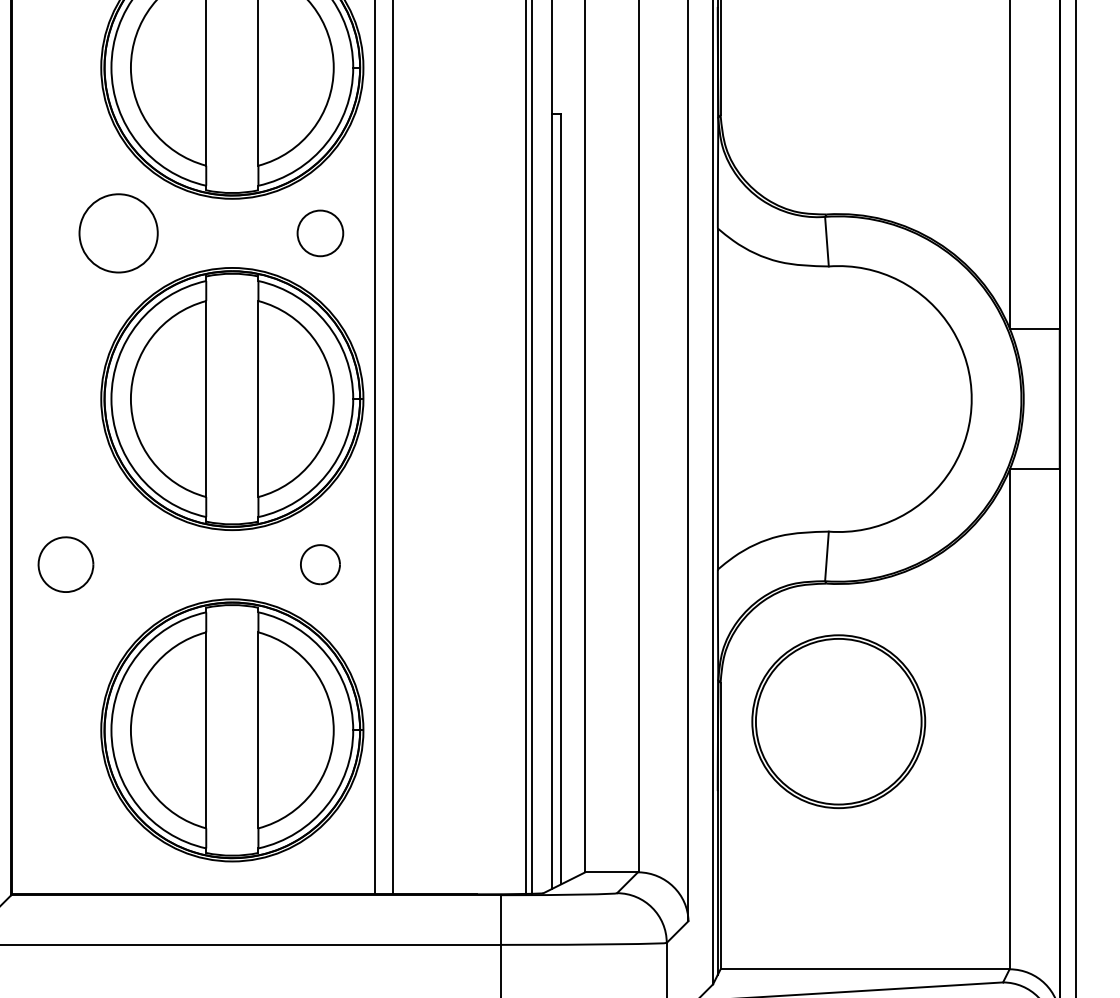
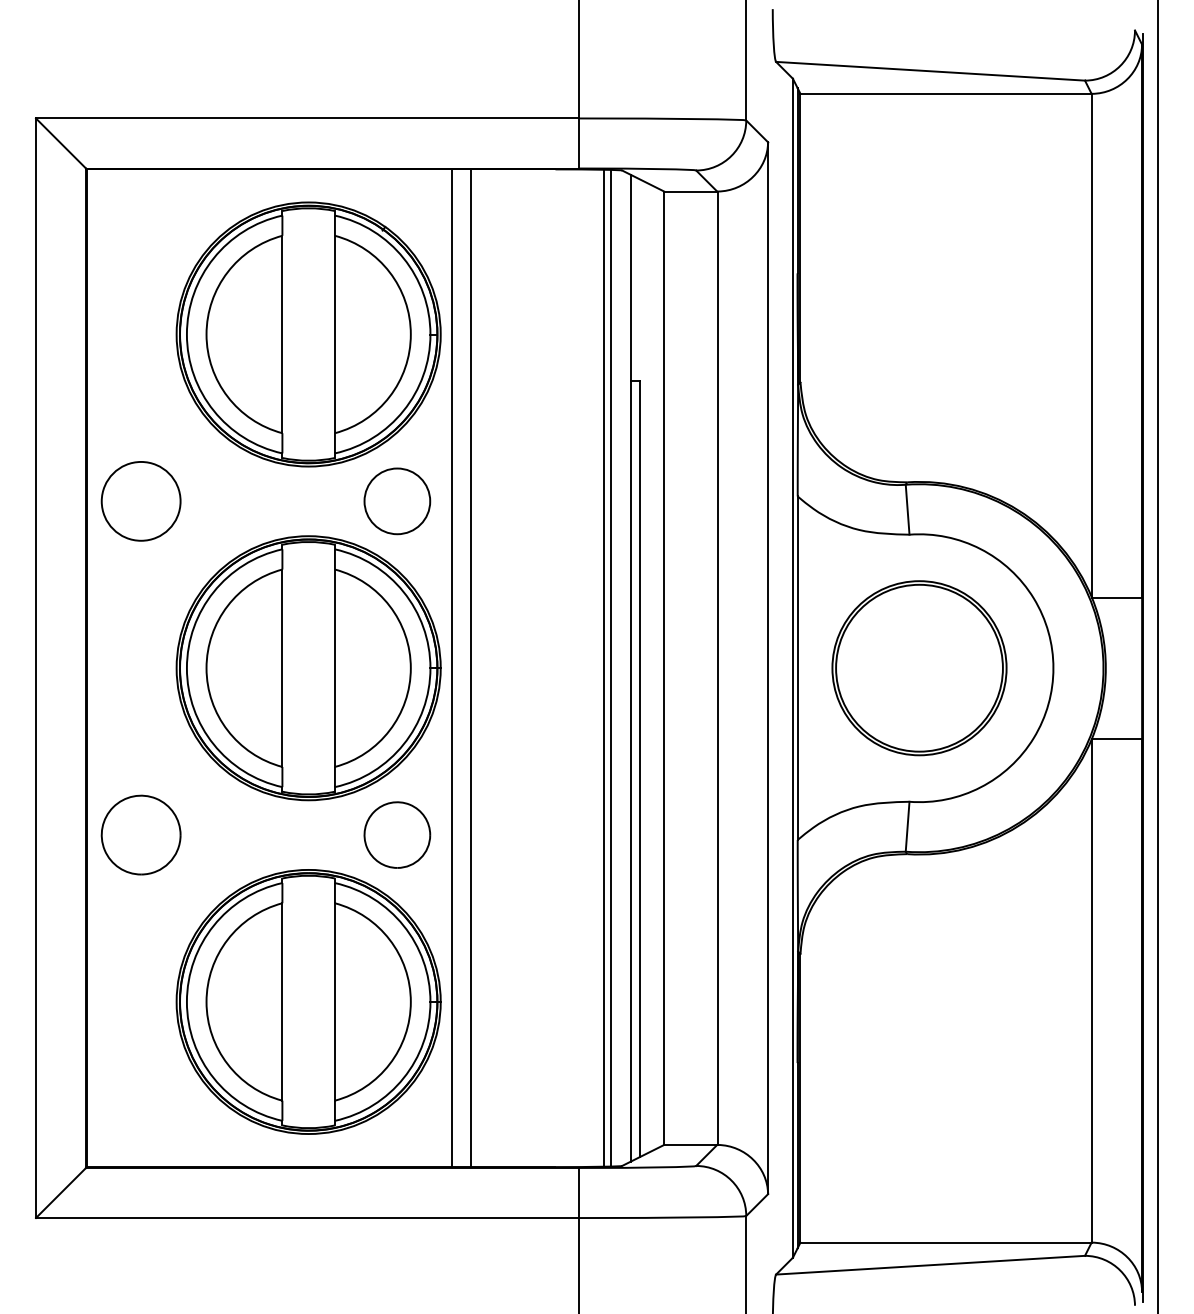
circle: (117, 233) -> (140, 501), moved
circle: (320, 233) -> (397, 501), size x1.43
part: (65, 564) -> (140, 834), size x1.43
part: (320, 564) -> (397, 834), size x1.67
part: (838, 721) -> (919, 668), moved

